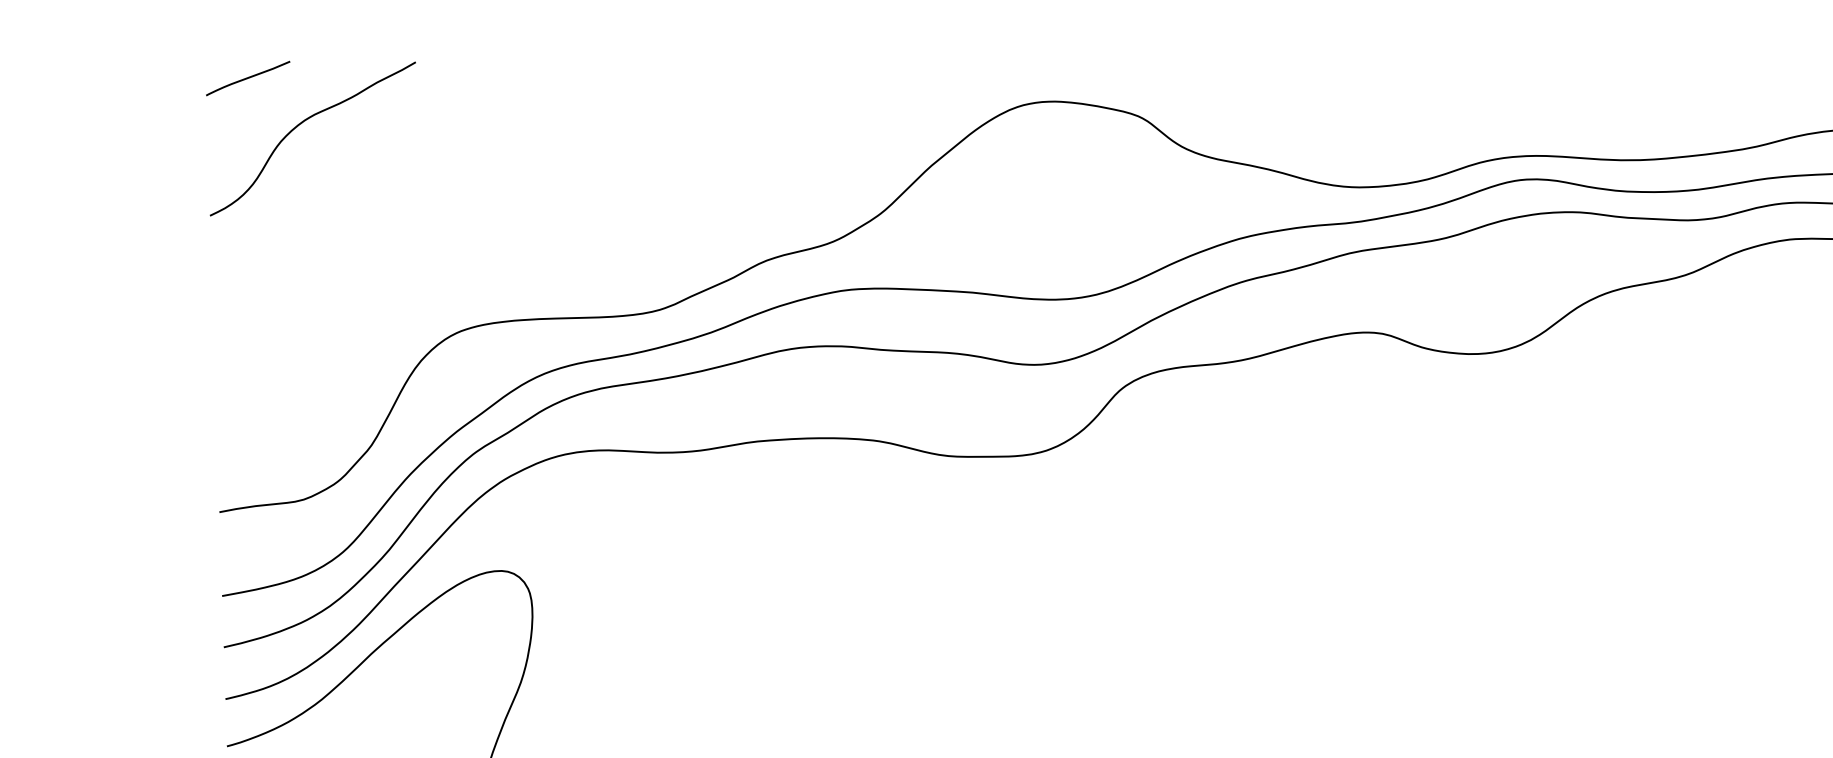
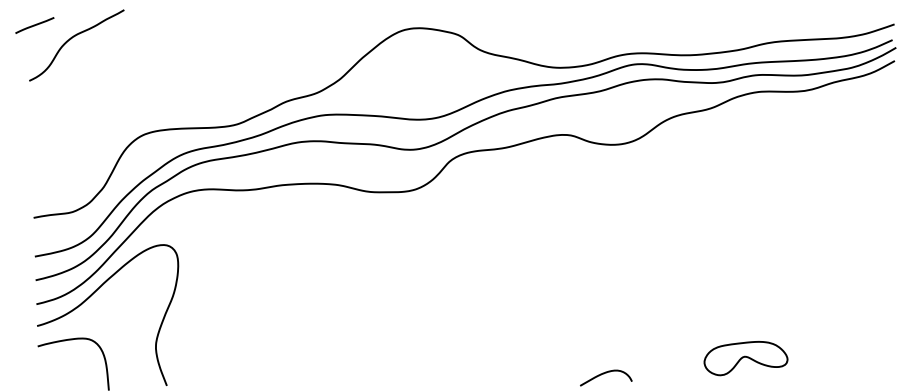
line: (247, 78) -> (34, 25), moved

